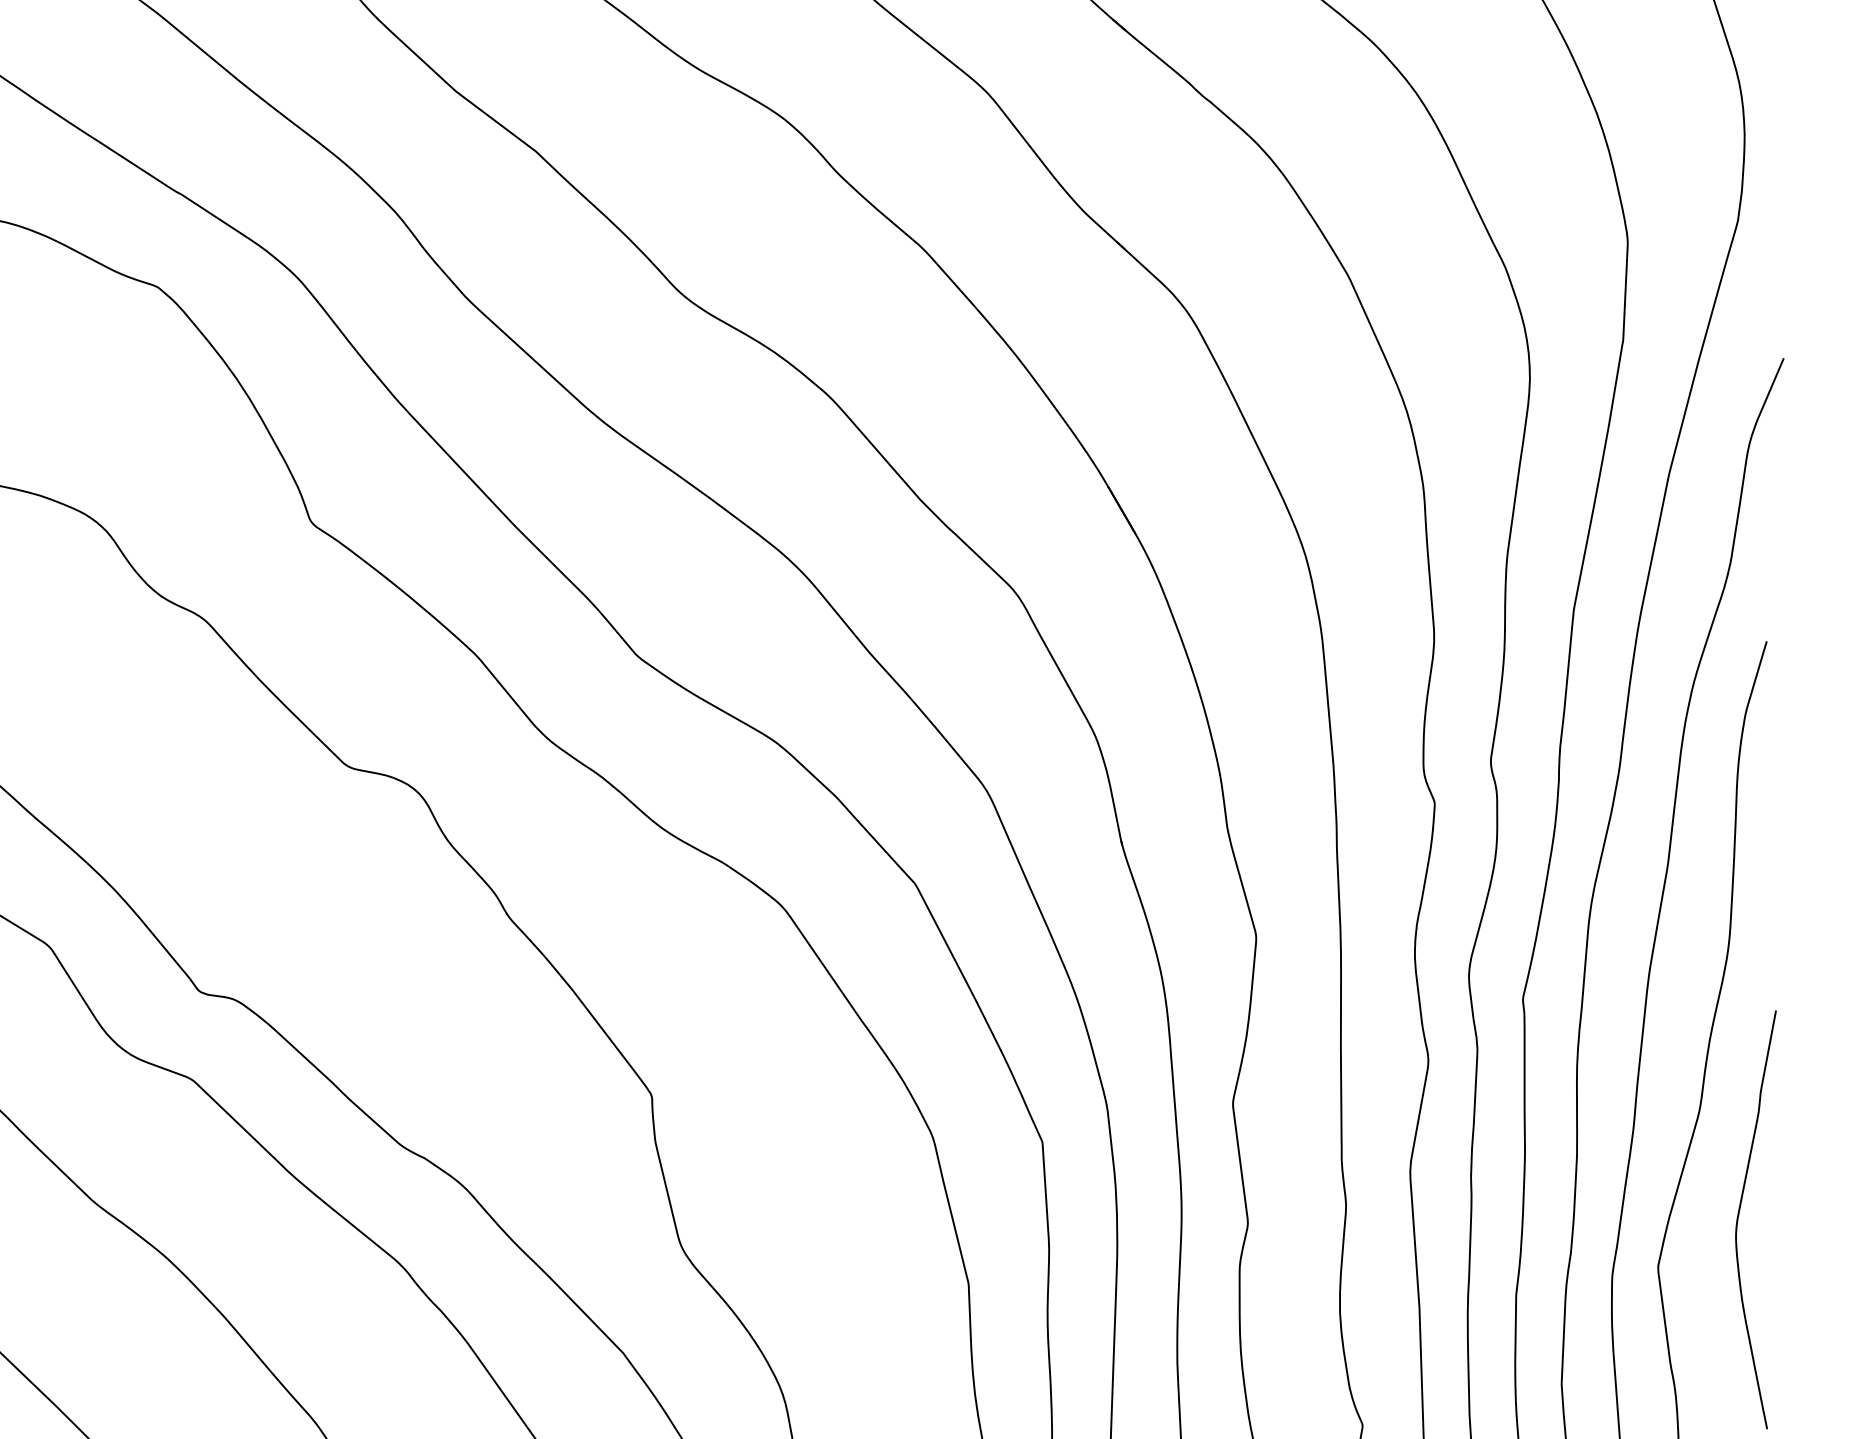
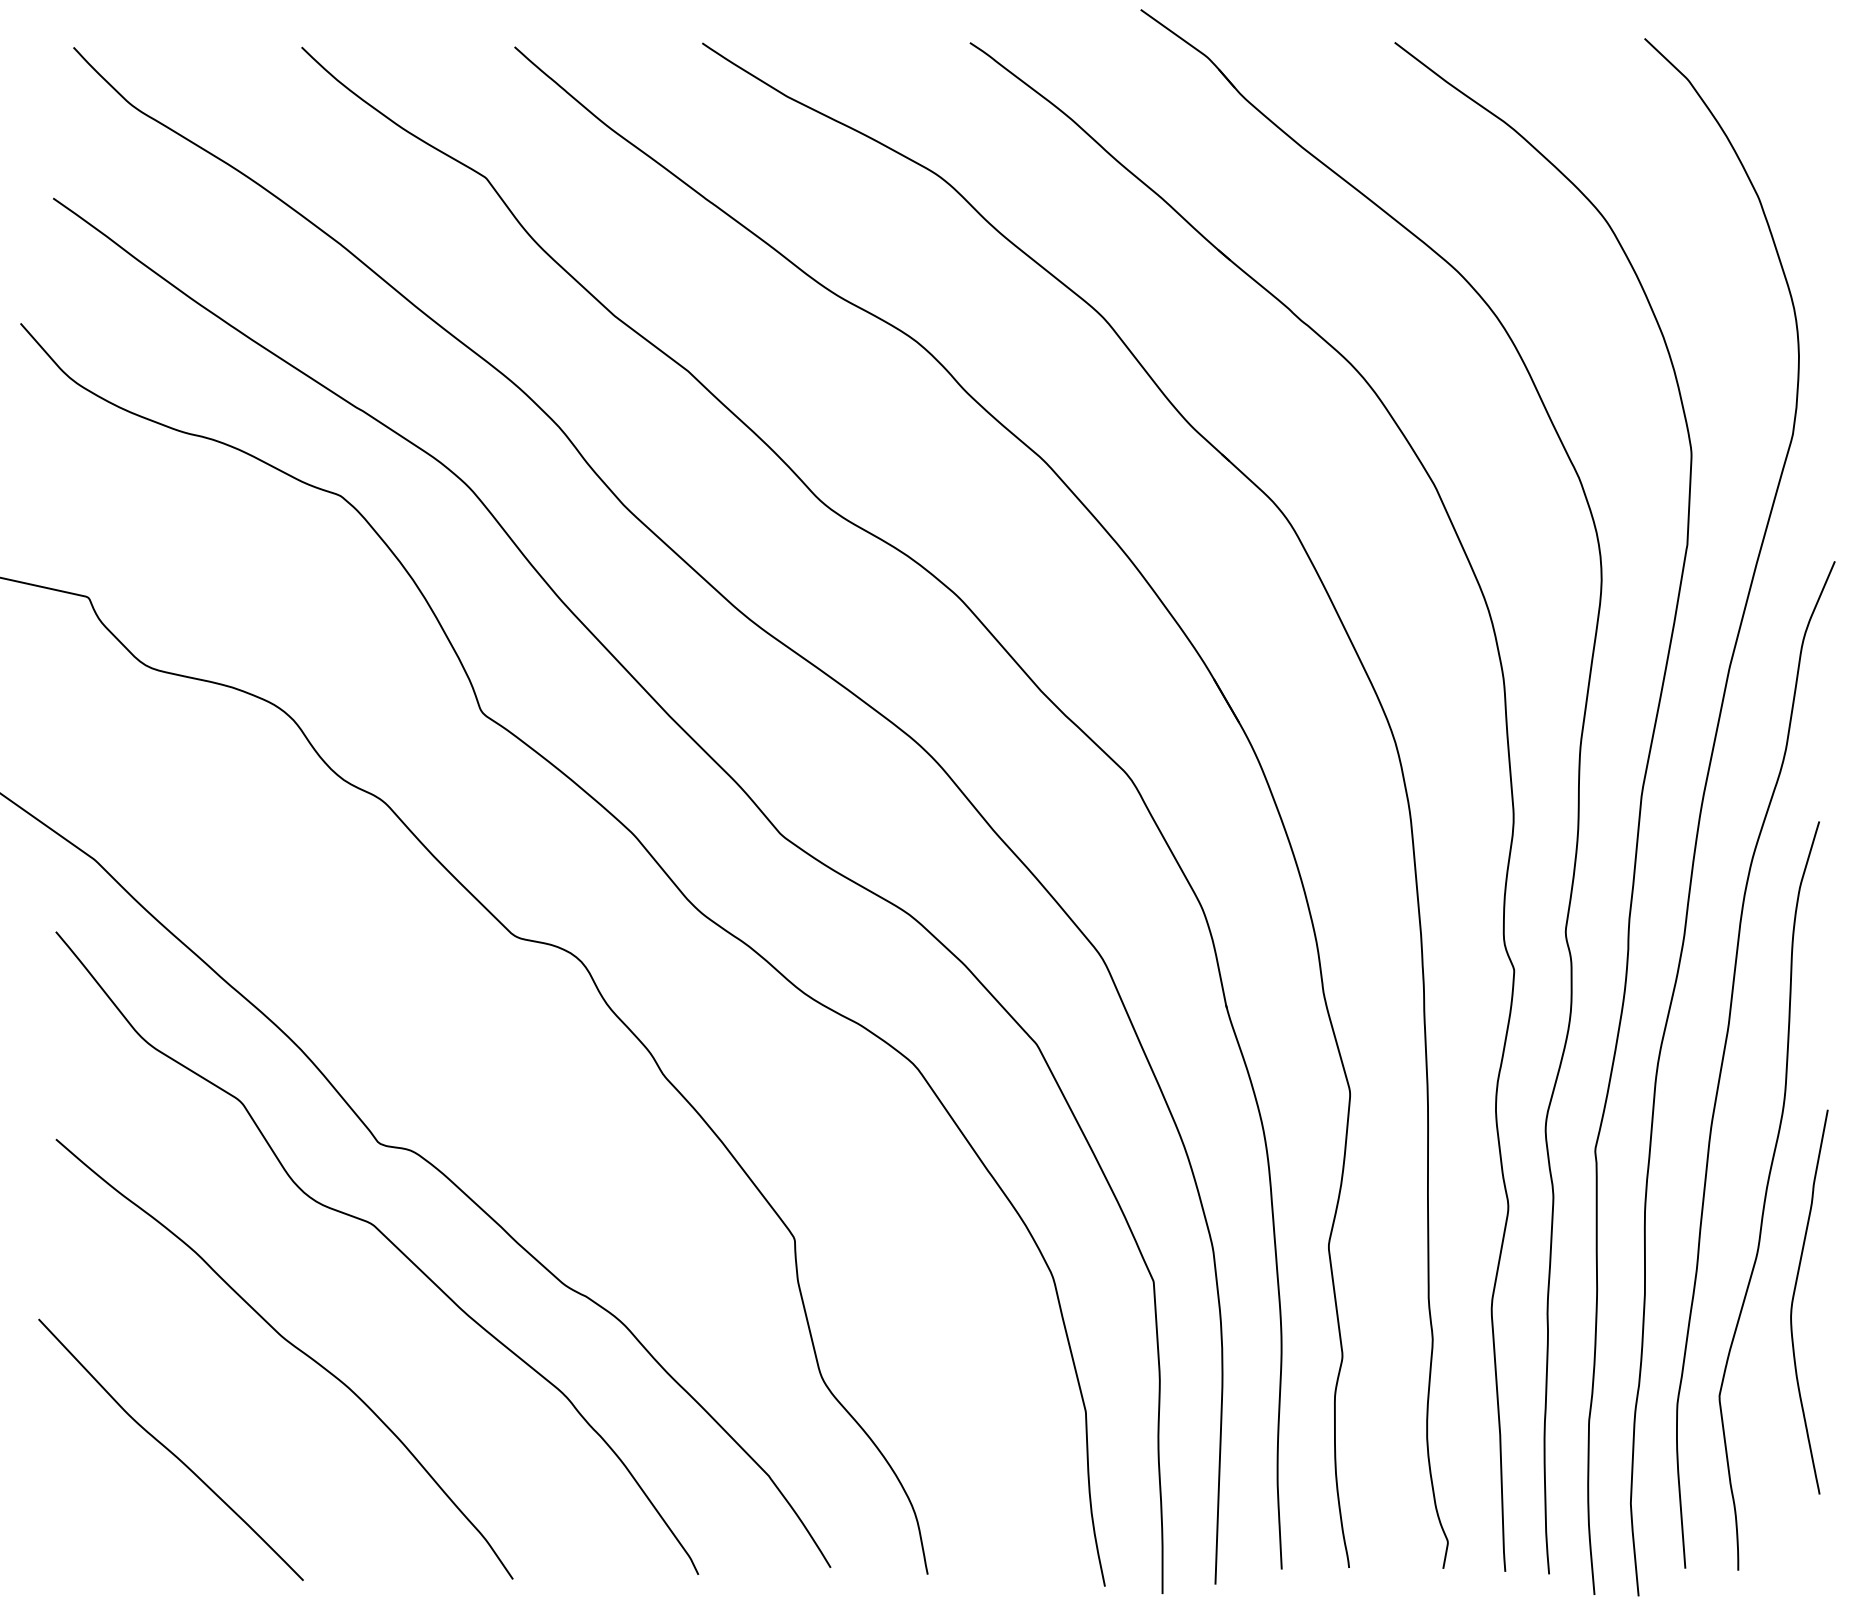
curve: (1739, 1214) -> (1794, 1297), moved

